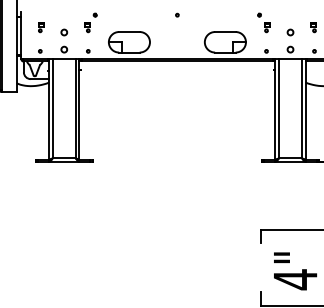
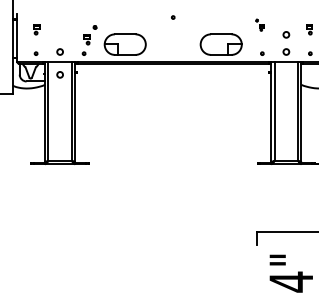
part: (90, 22) -> (90, 34), moved
part: (263, 22) -> (259, 24), size x0.6
circle: (64, 32) -> (60, 74), moved

